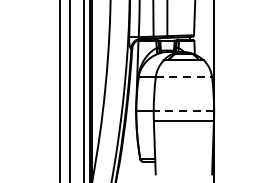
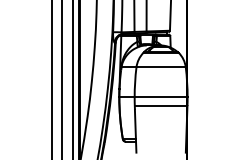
line: (184, 77) -> (161, 67), dashed -> solid
line: (183, 111) -> (160, 97), dashed -> solid

